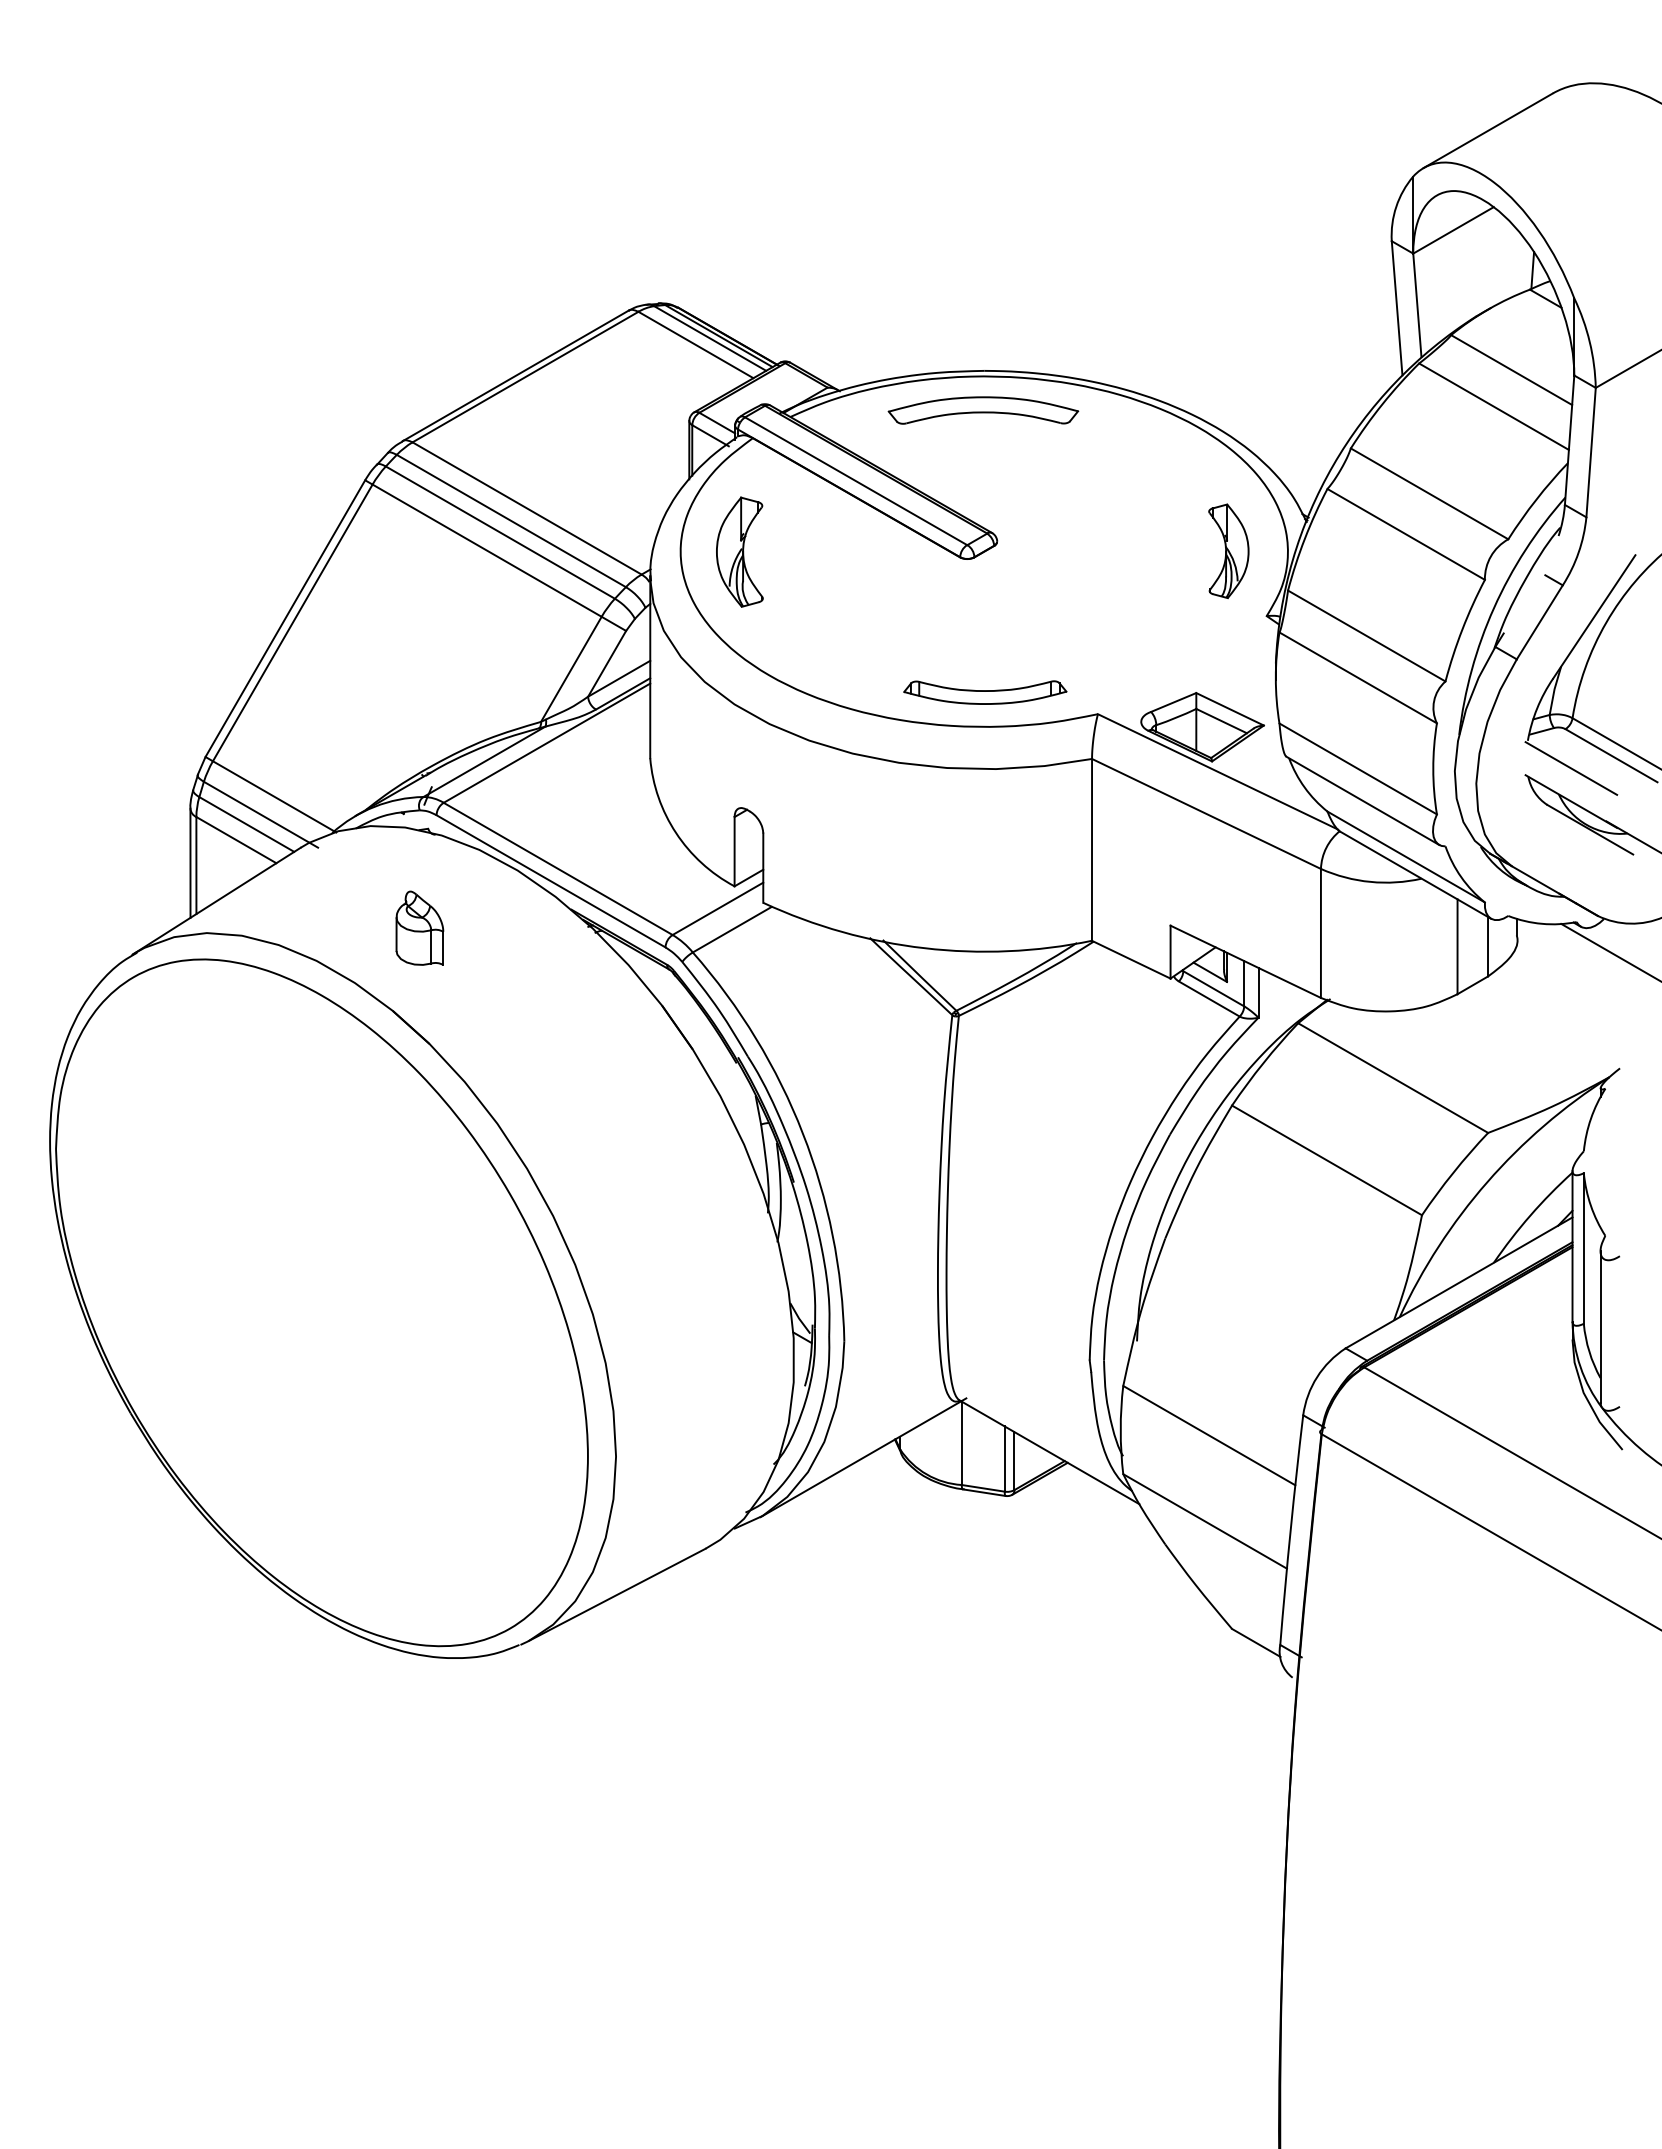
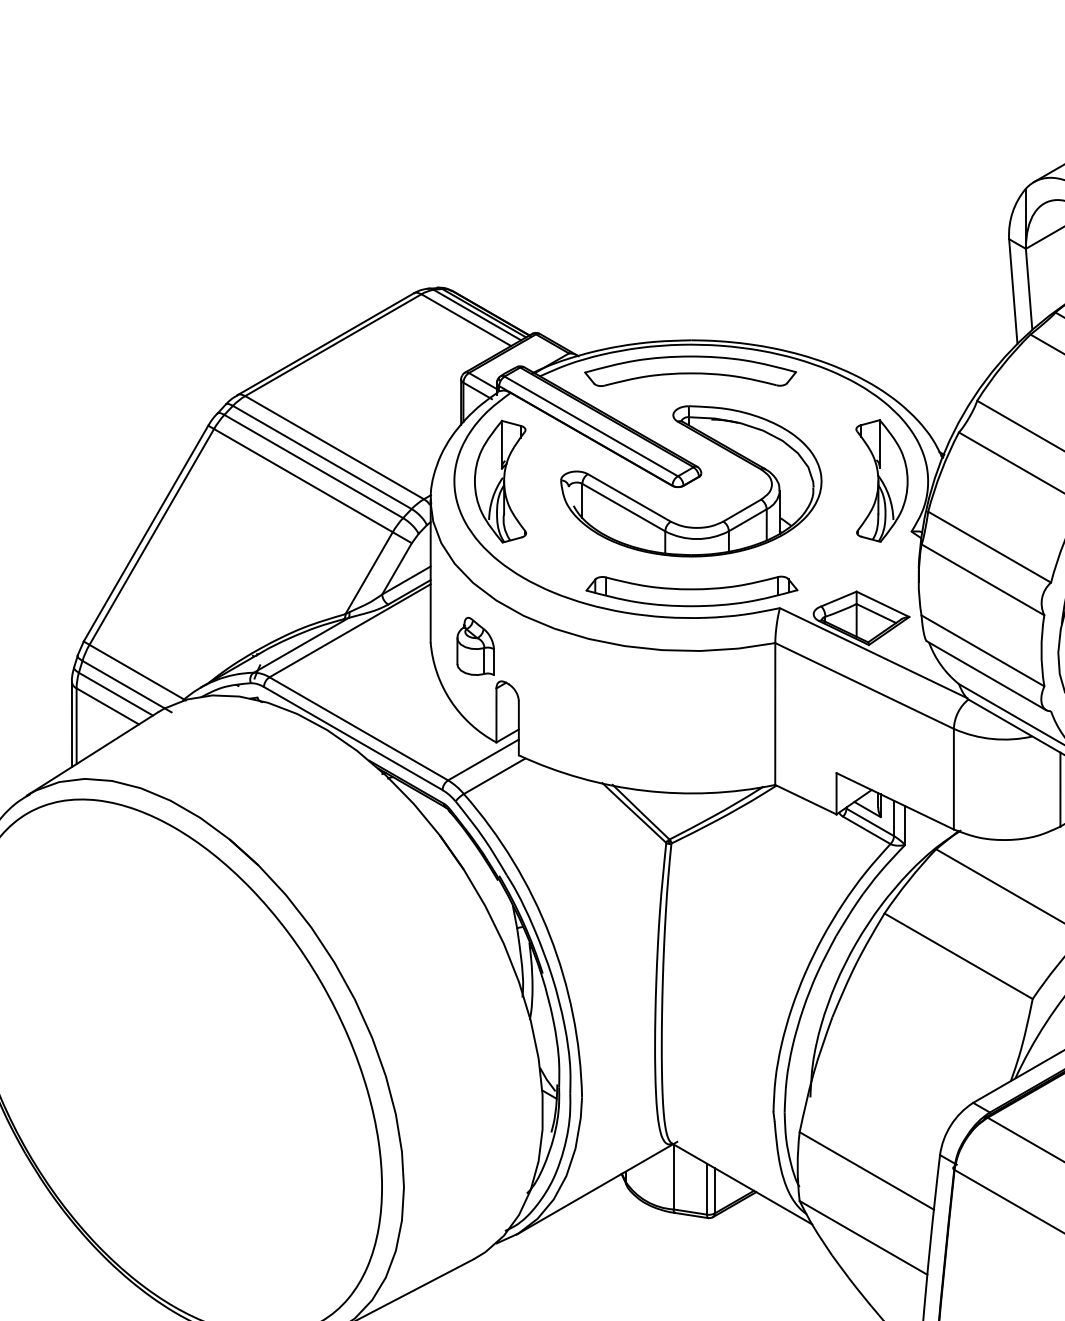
part: (983, 410) -> (690, 371), size x1.43
part: (1010, 501) -> (711, 442), added
part: (1228, 551) -> (881, 481), size x1.67
part: (739, 552) -> (500, 482), size x1.43
part: (985, 692) -> (692, 591), size x1.67
part: (419, 927) -> (475, 645), moved

